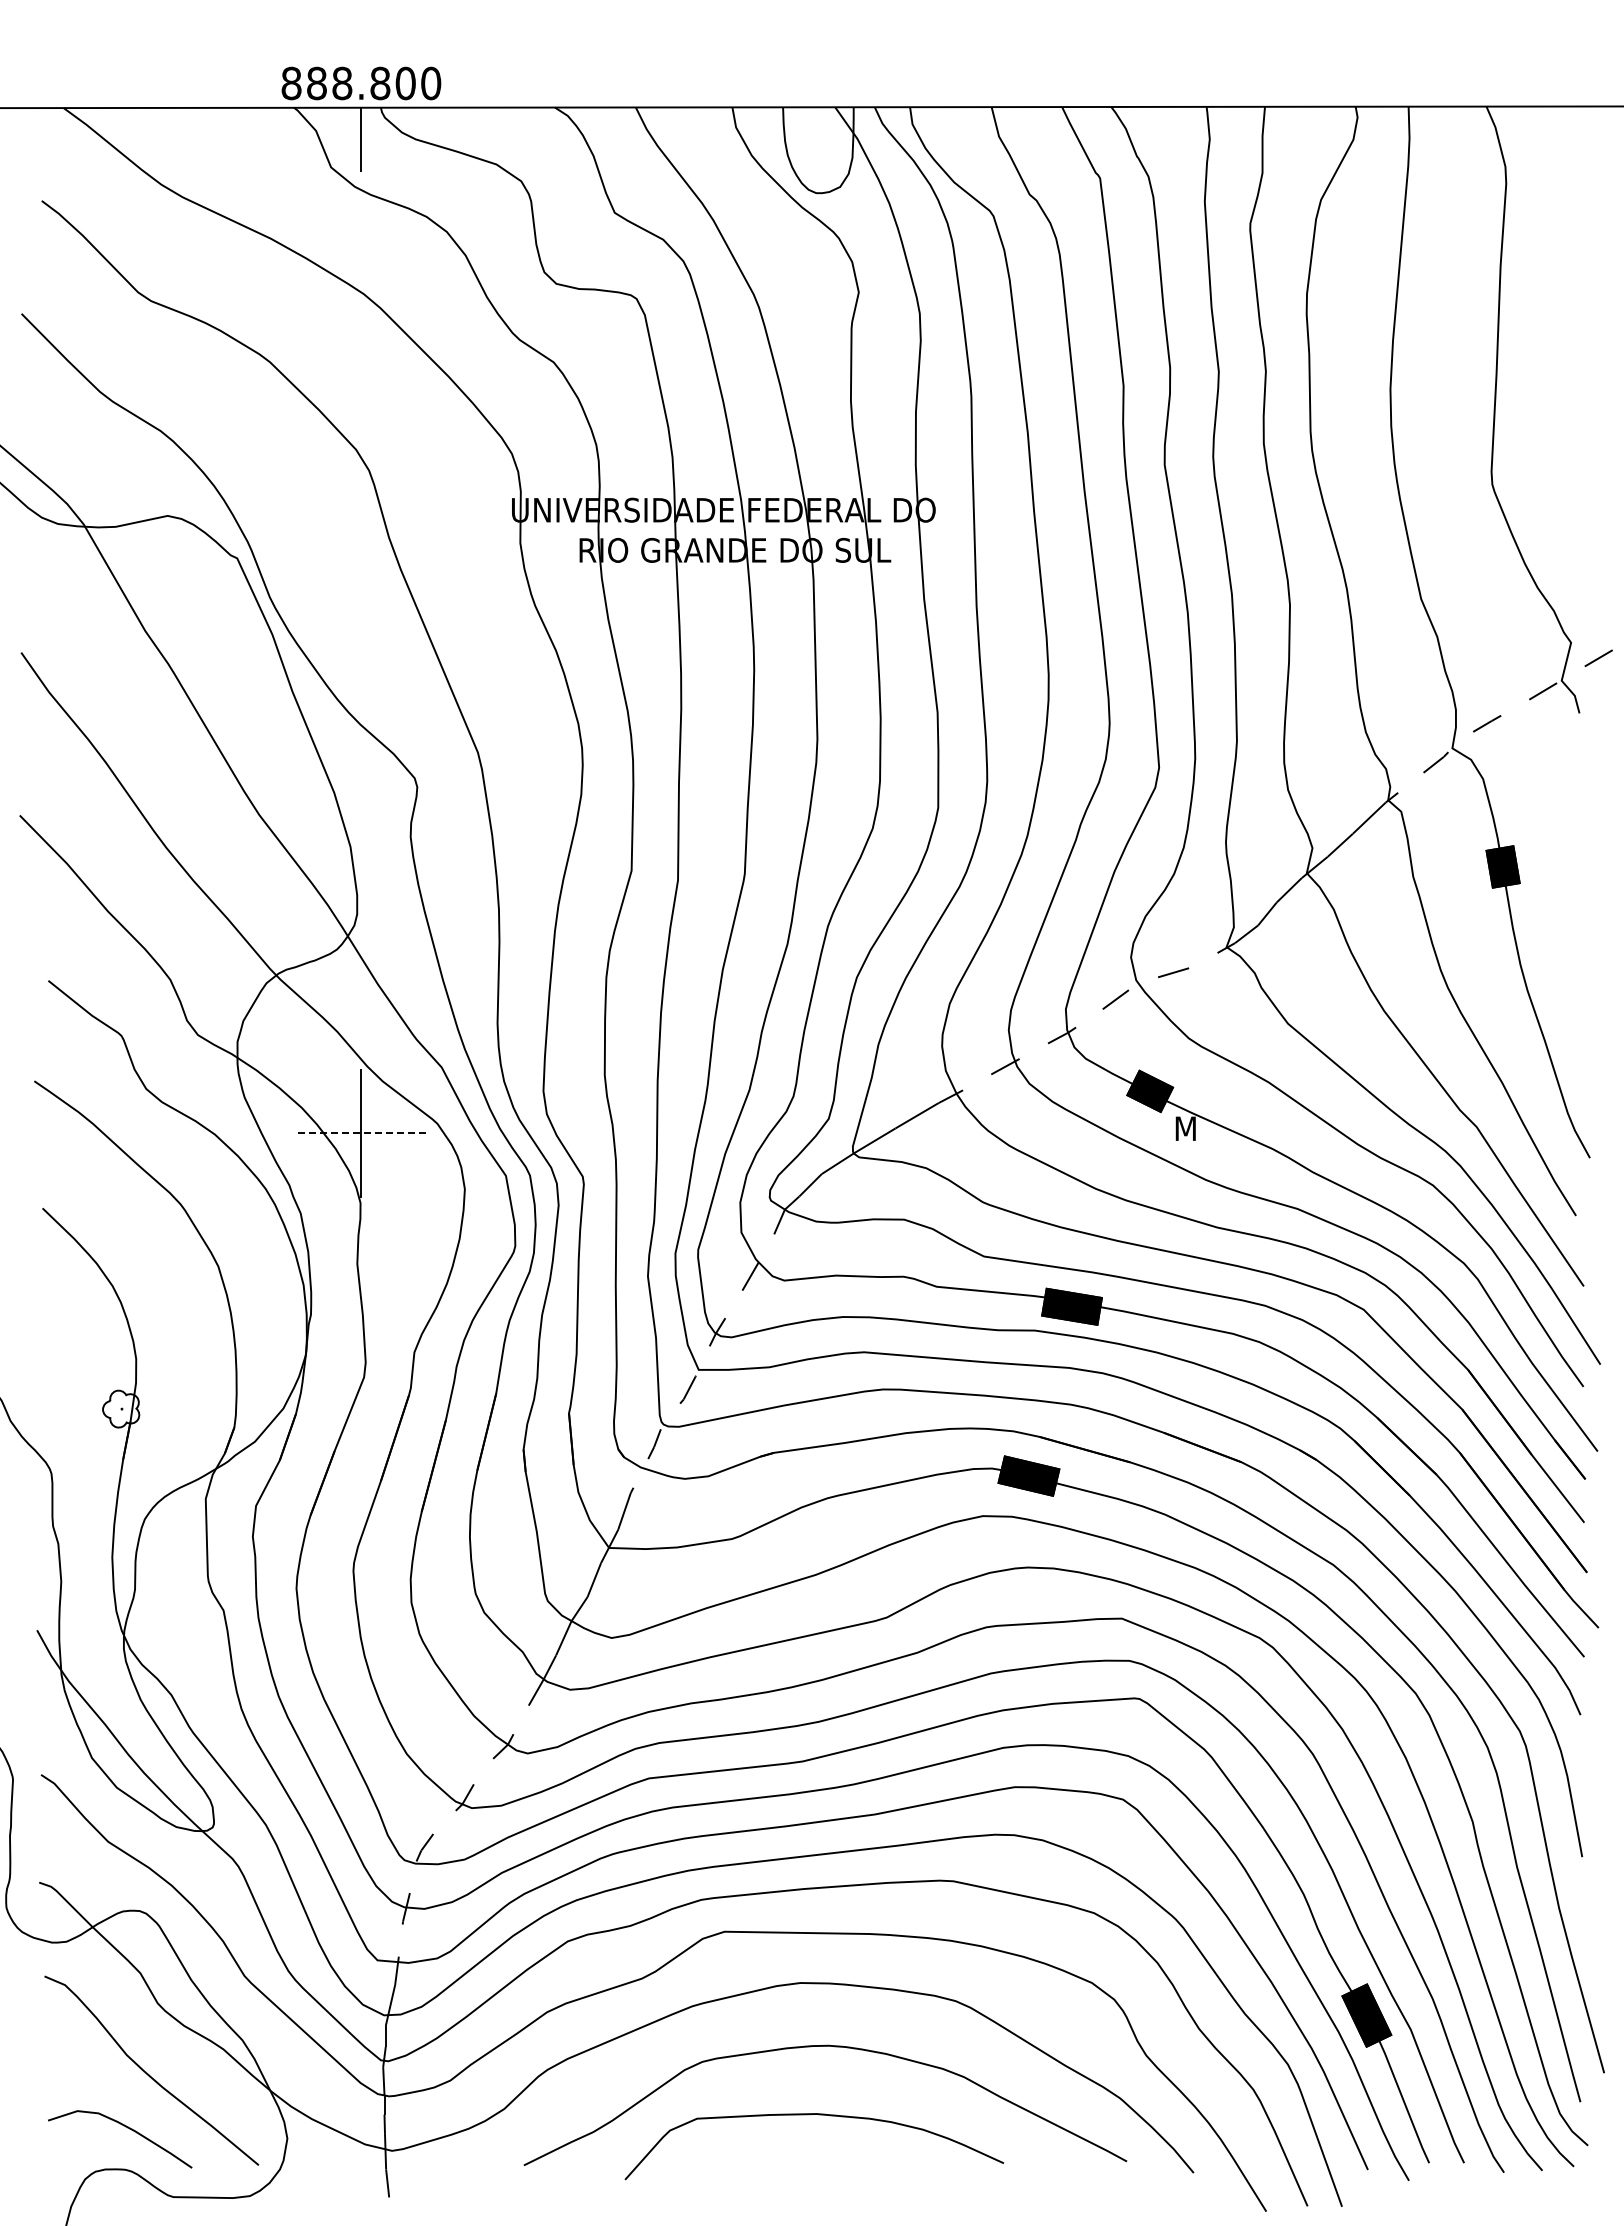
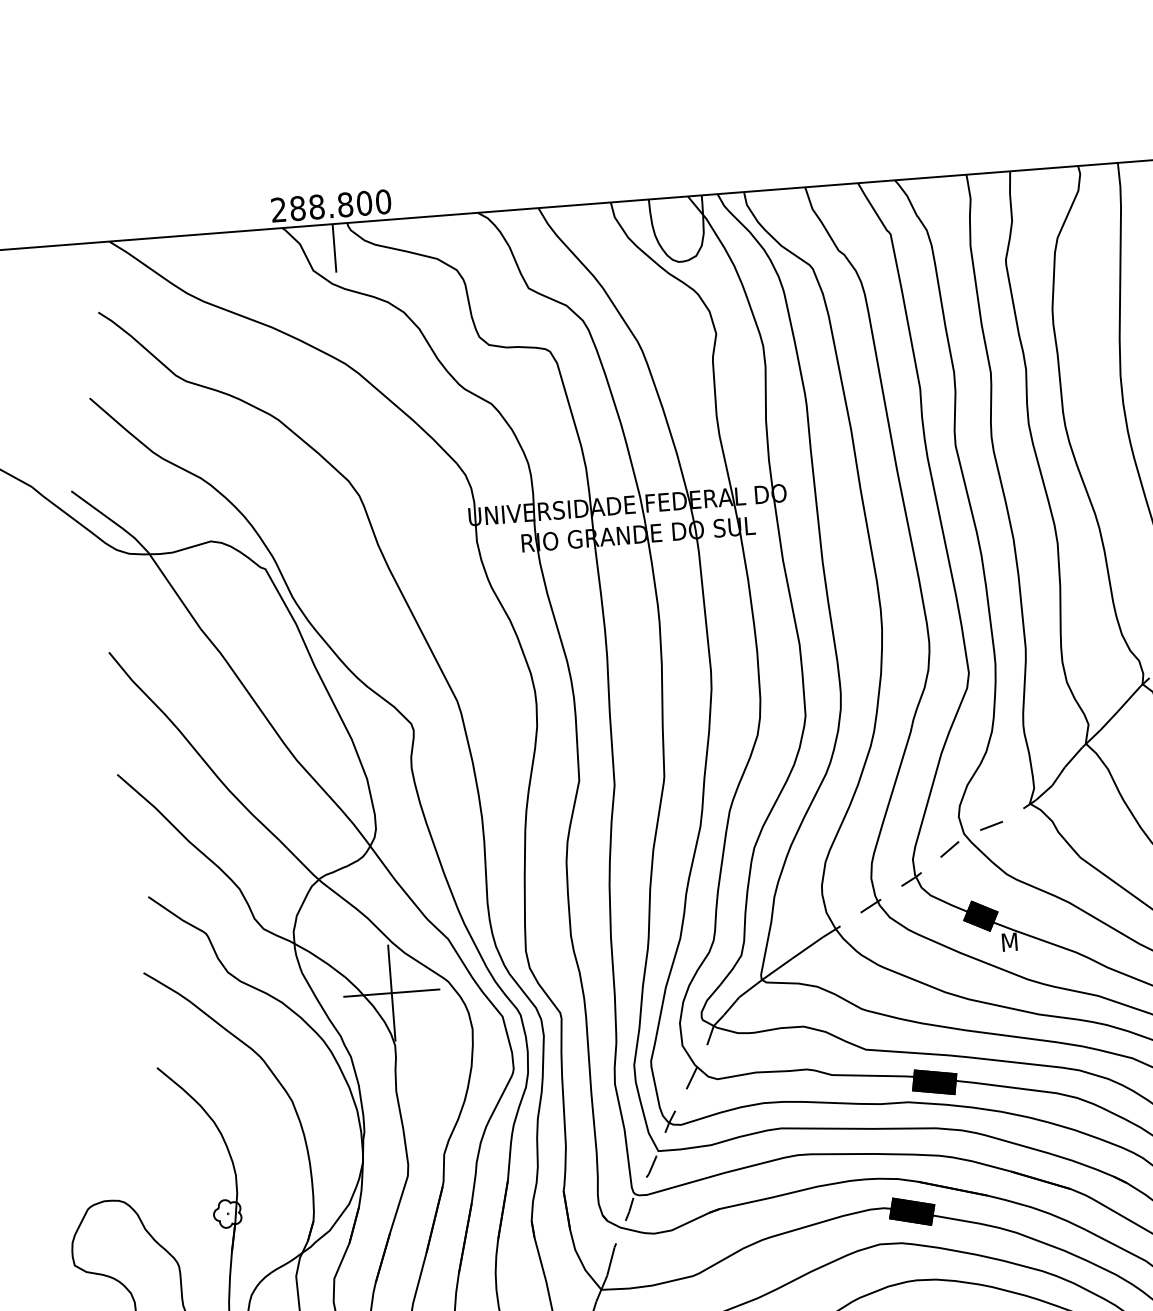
text: (291, 83) -> (278, 210), 888.800 -> 288.800
line: (361, 1133) -> (391, 993), dashed -> solid

